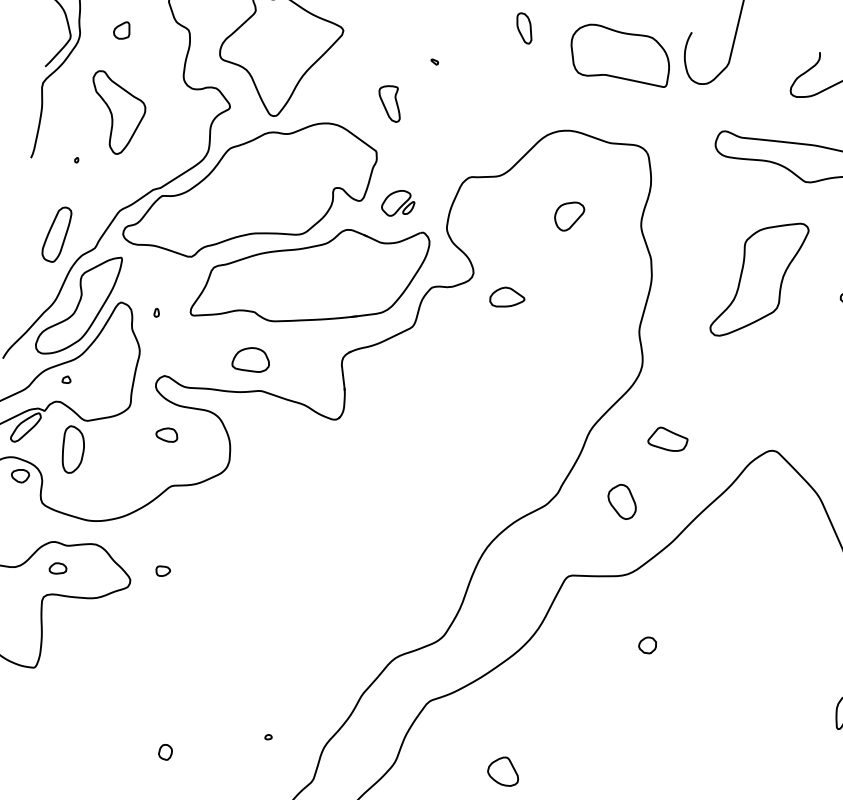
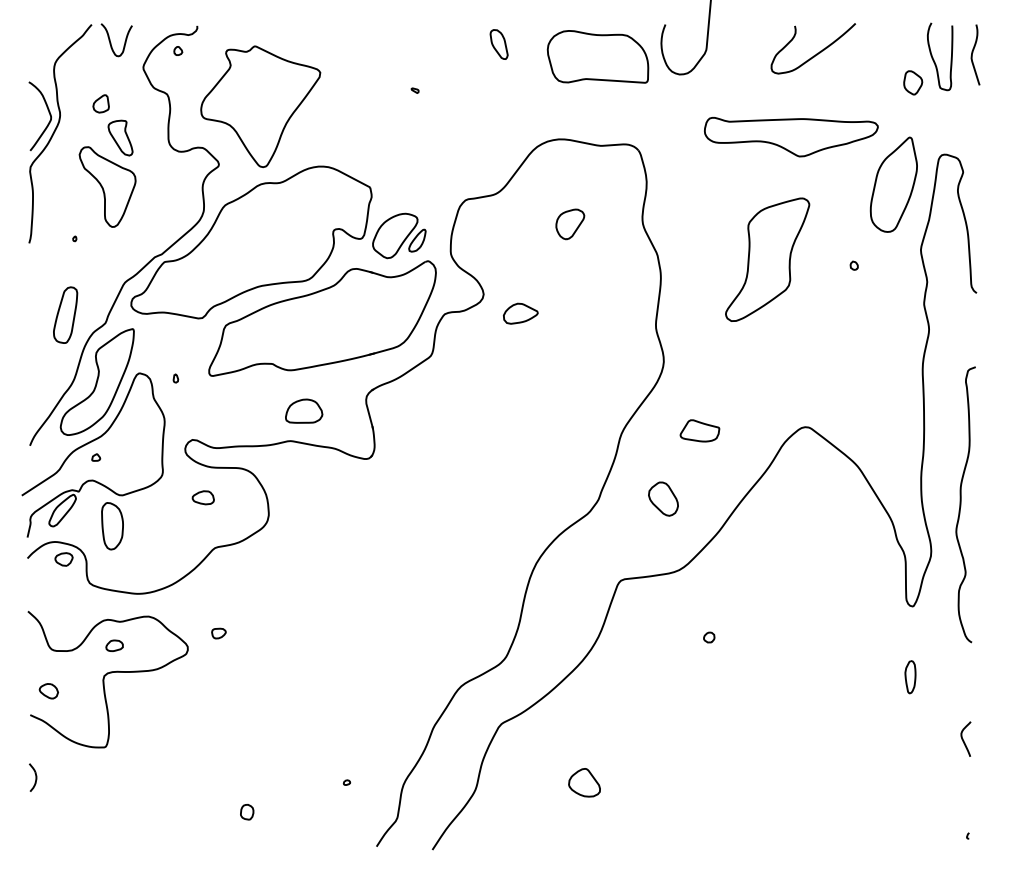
part: (389, 102) -> (120, 137), moved
part: (398, 203) -> (399, 235), size x1.67
part: (251, 358) -> (304, 410), moved
part: (648, 645) -> (709, 637), size x0.62

